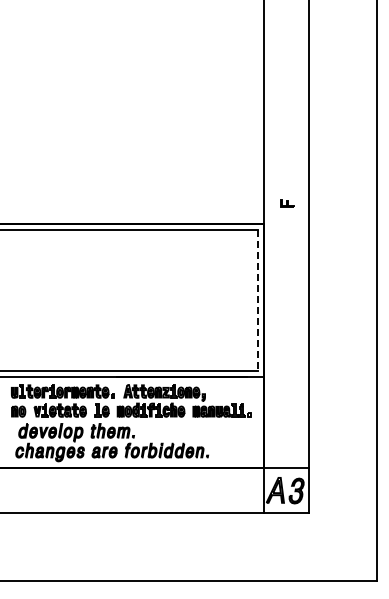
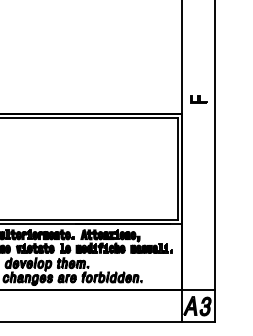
part: (287, 203) -> (198, 99), size x1.67
line: (258, 300) -> (178, 169), dashed -> solid

